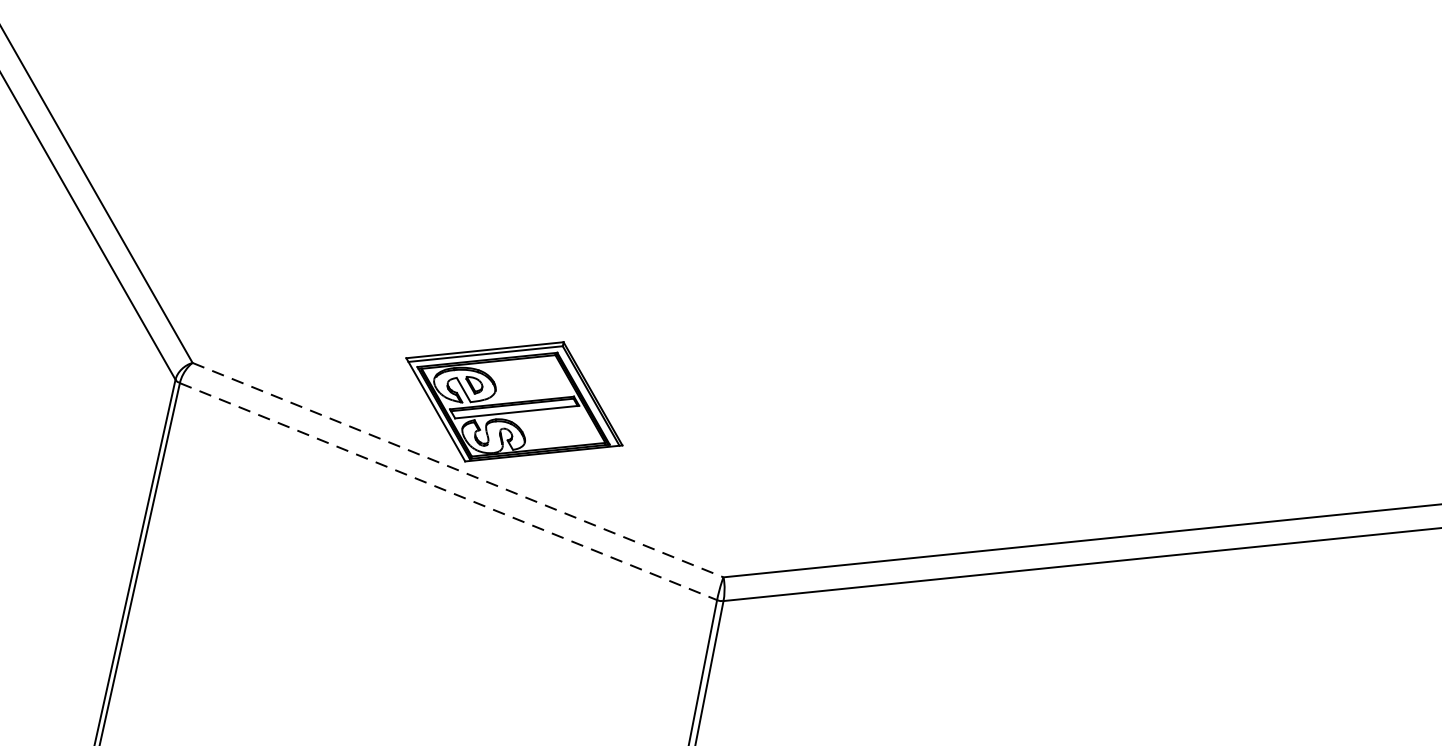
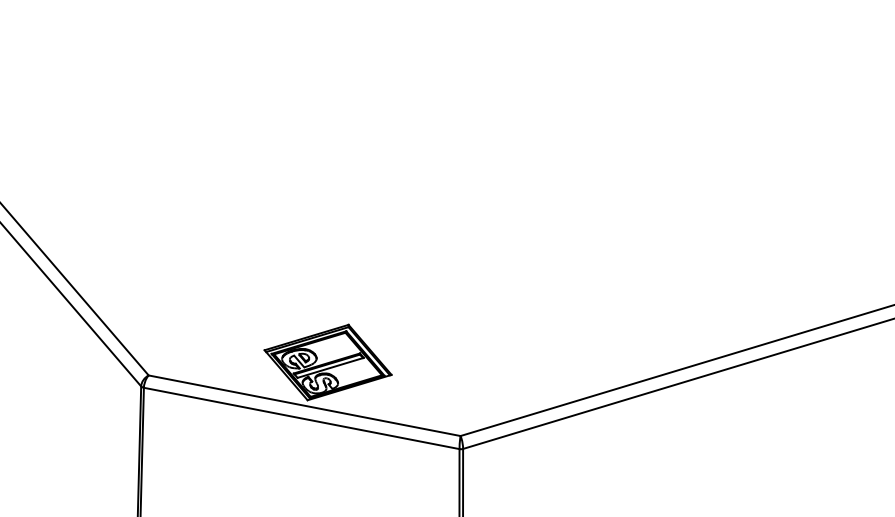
line: (457, 469) -> (304, 405), dashed -> solid
line: (448, 491) -> (301, 418), dashed -> solid

